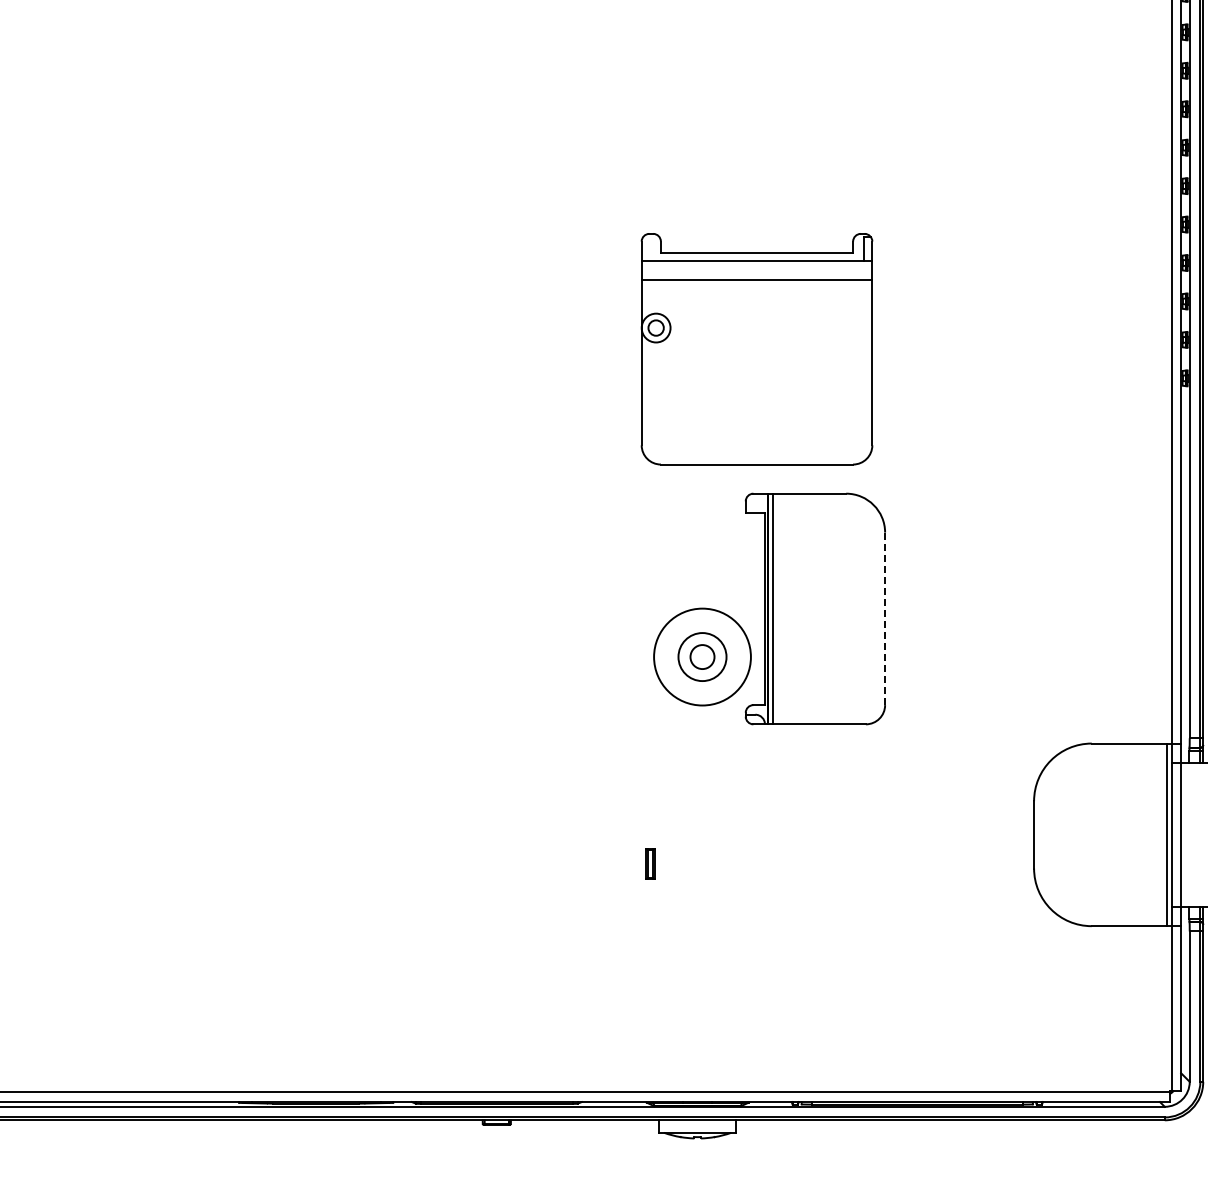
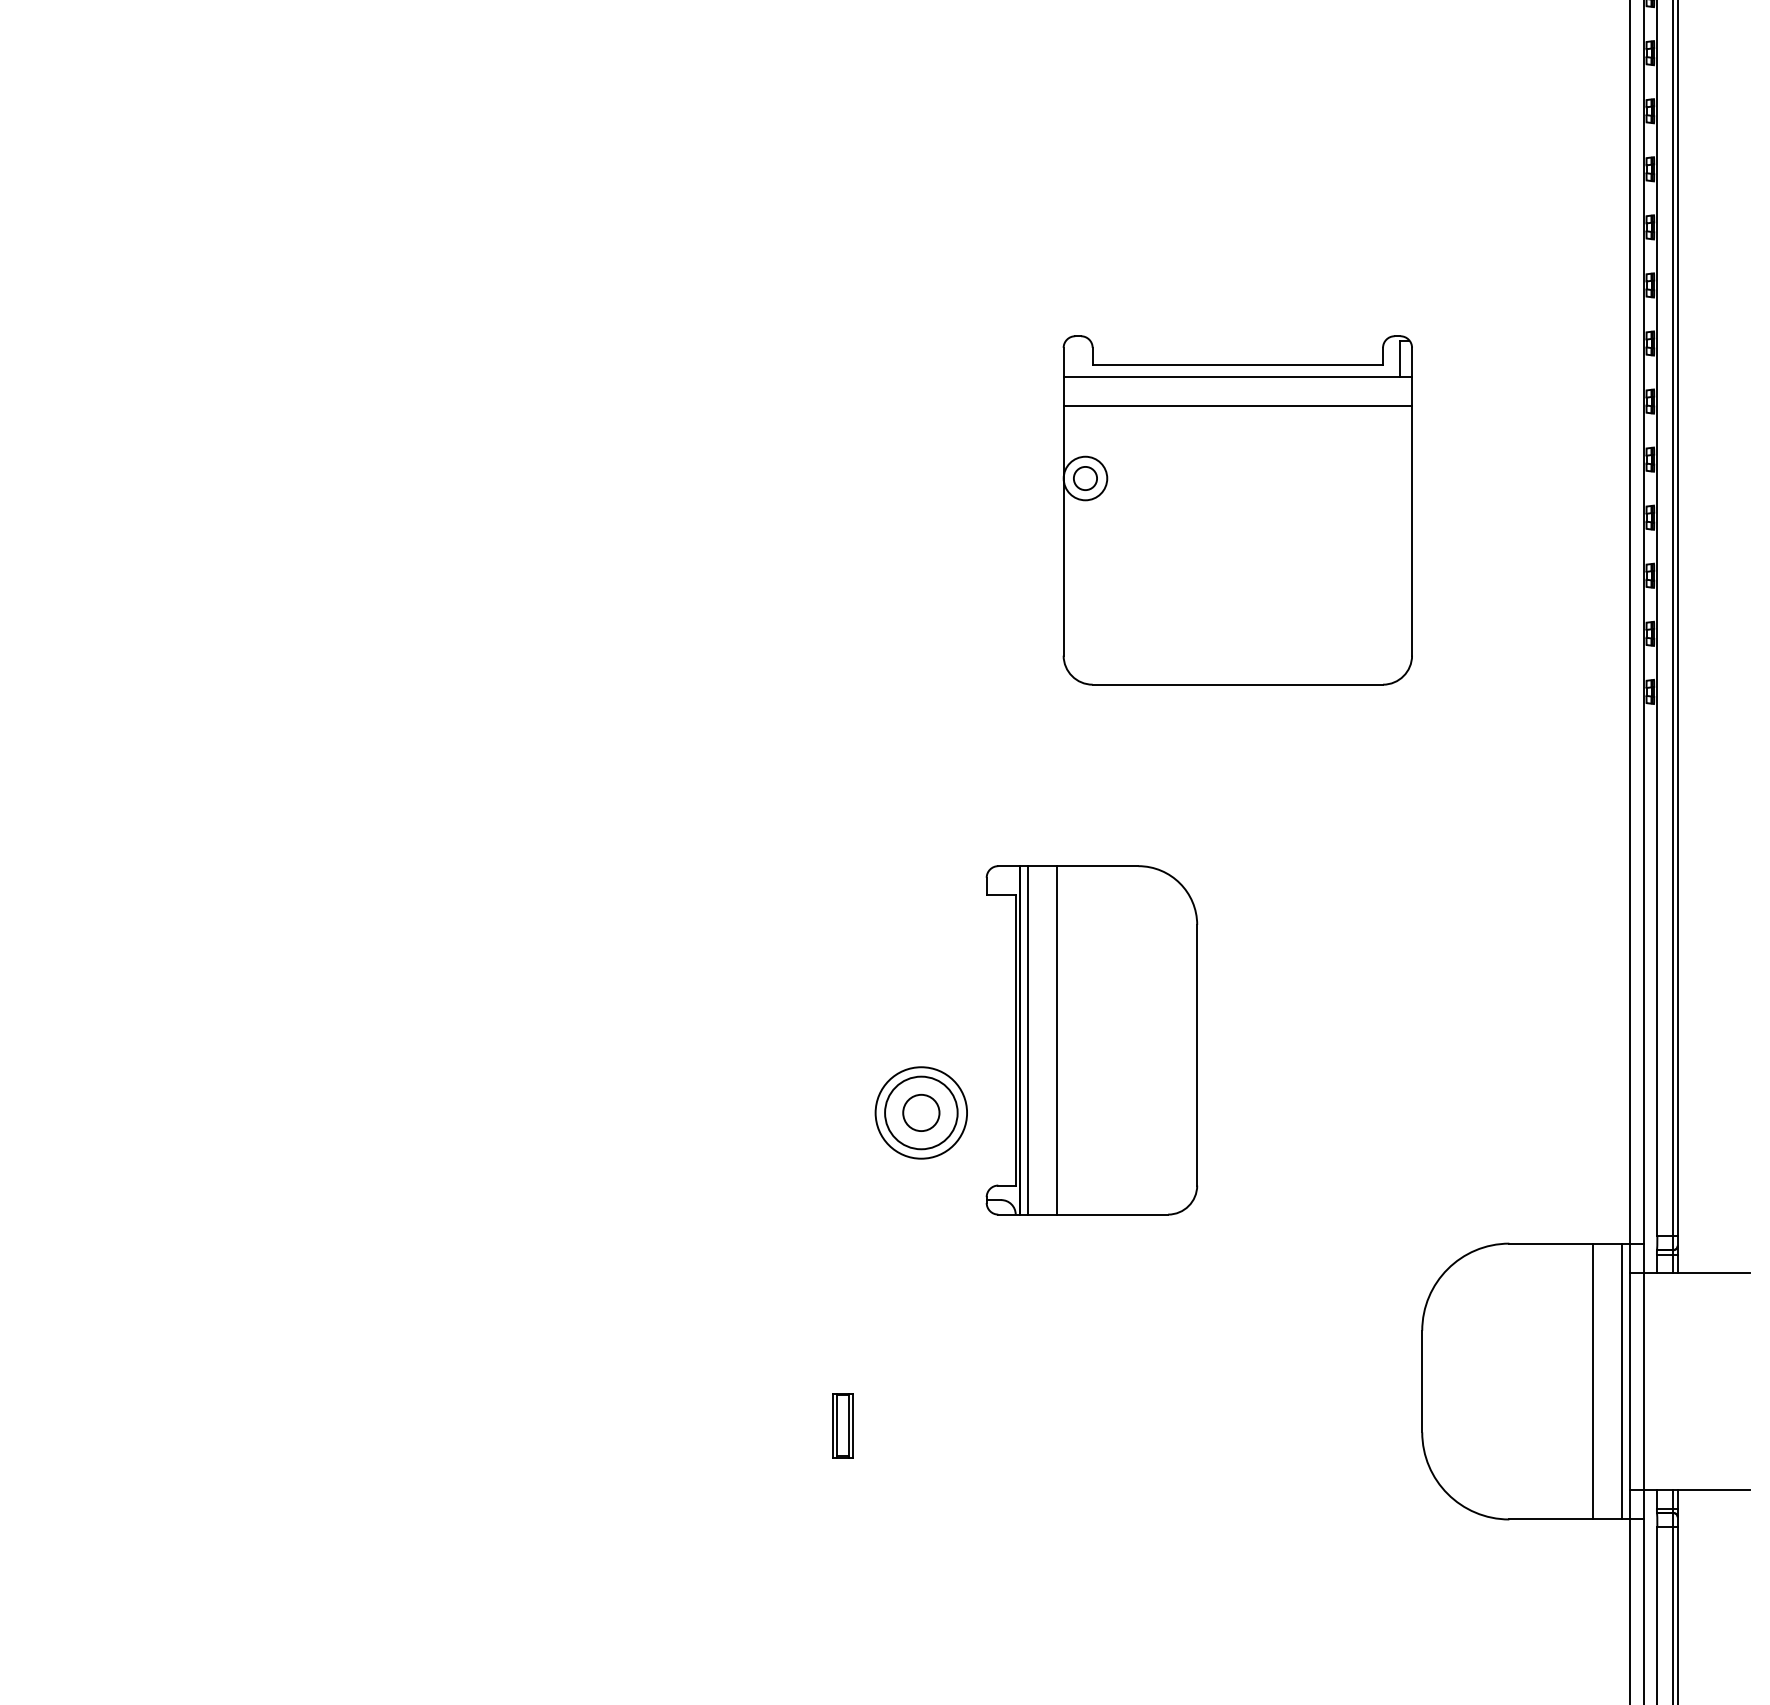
part: (756, 349) -> (1237, 510), moved
line: (792, 608) -> (1057, 1039), added
line: (885, 619) -> (1197, 1056), dashed -> solid
circle: (702, 656) -> (921, 1112), size x0.62
line: (1147, 834) -> (1593, 1380), added
part: (650, 863) -> (842, 1424), size x1.43

